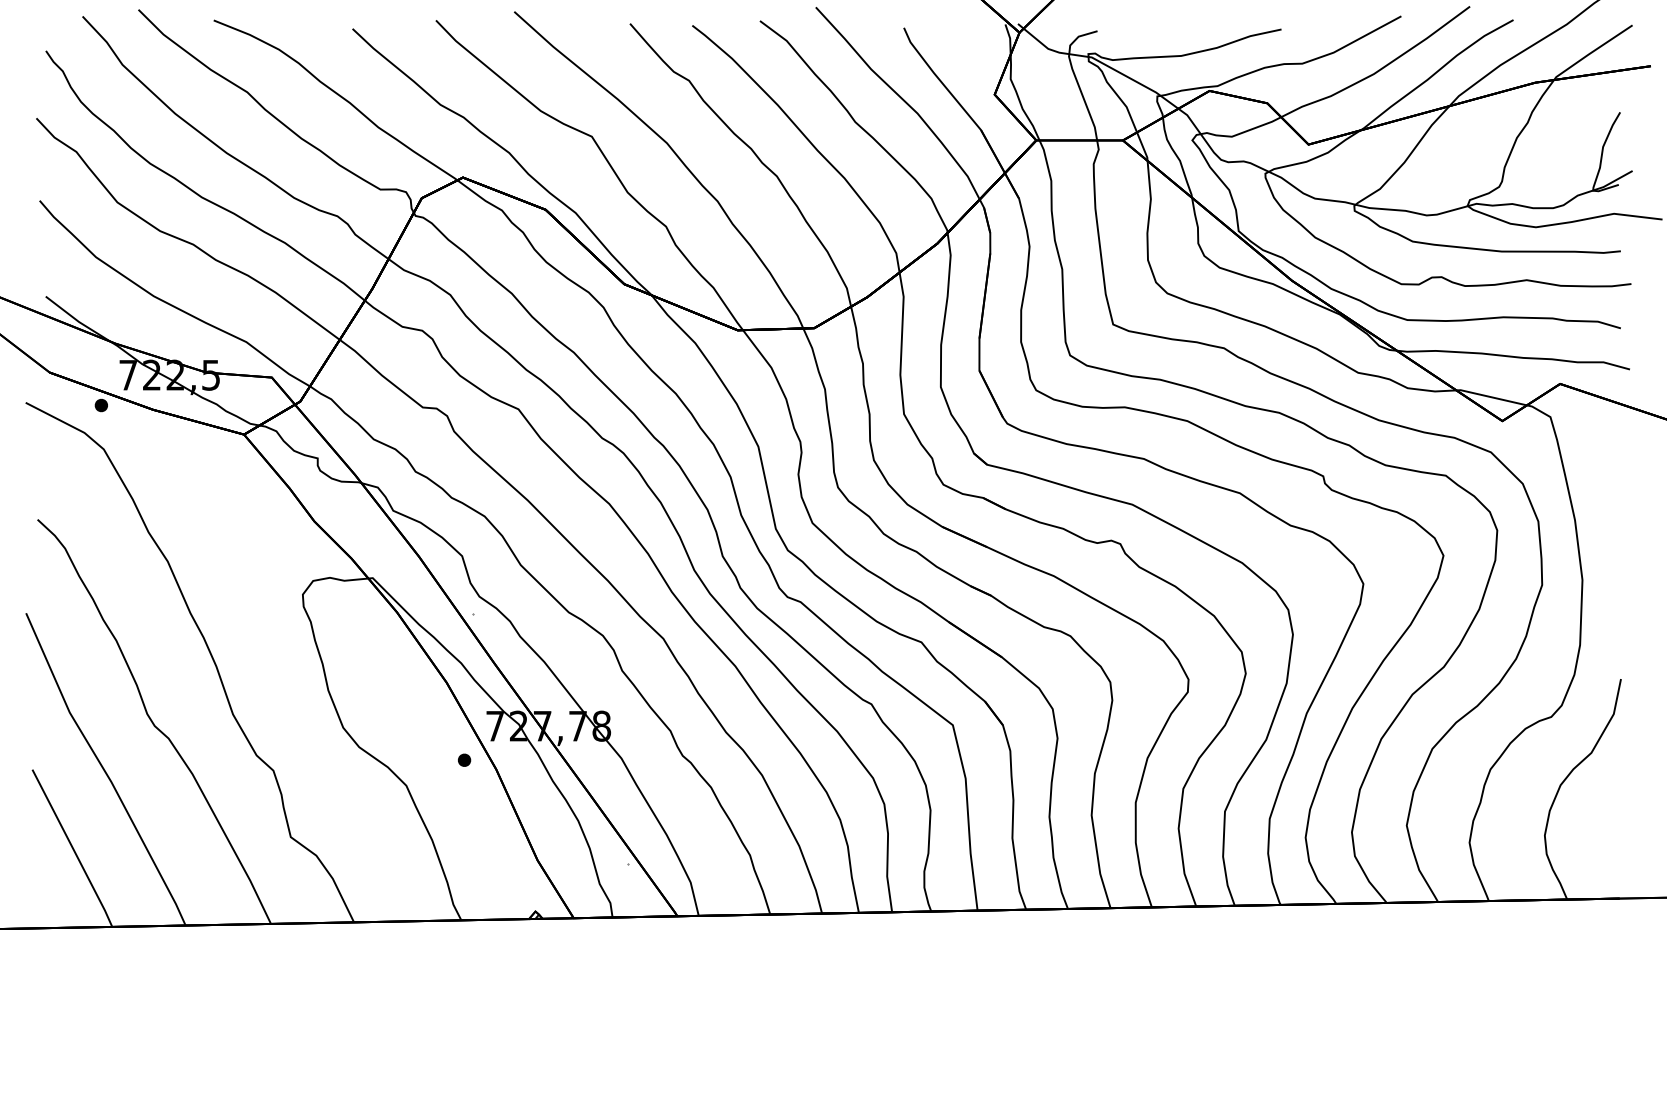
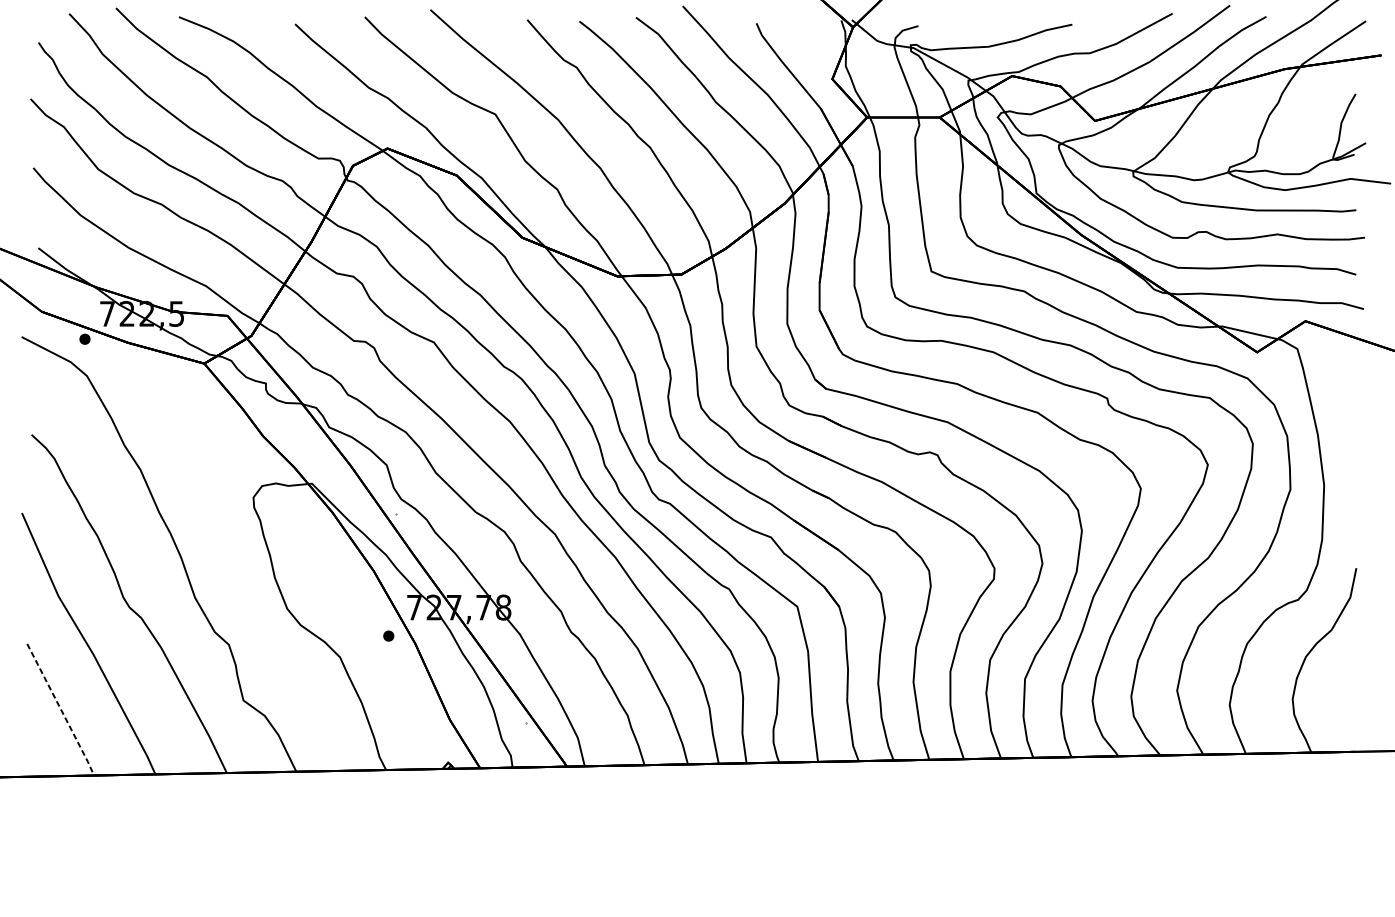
line: (73, 848) -> (61, 709), solid -> dashed

